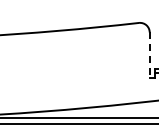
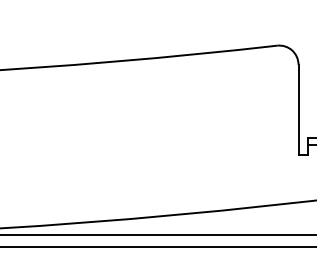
line: (149, 55) -> (298, 110), dashed -> solid

